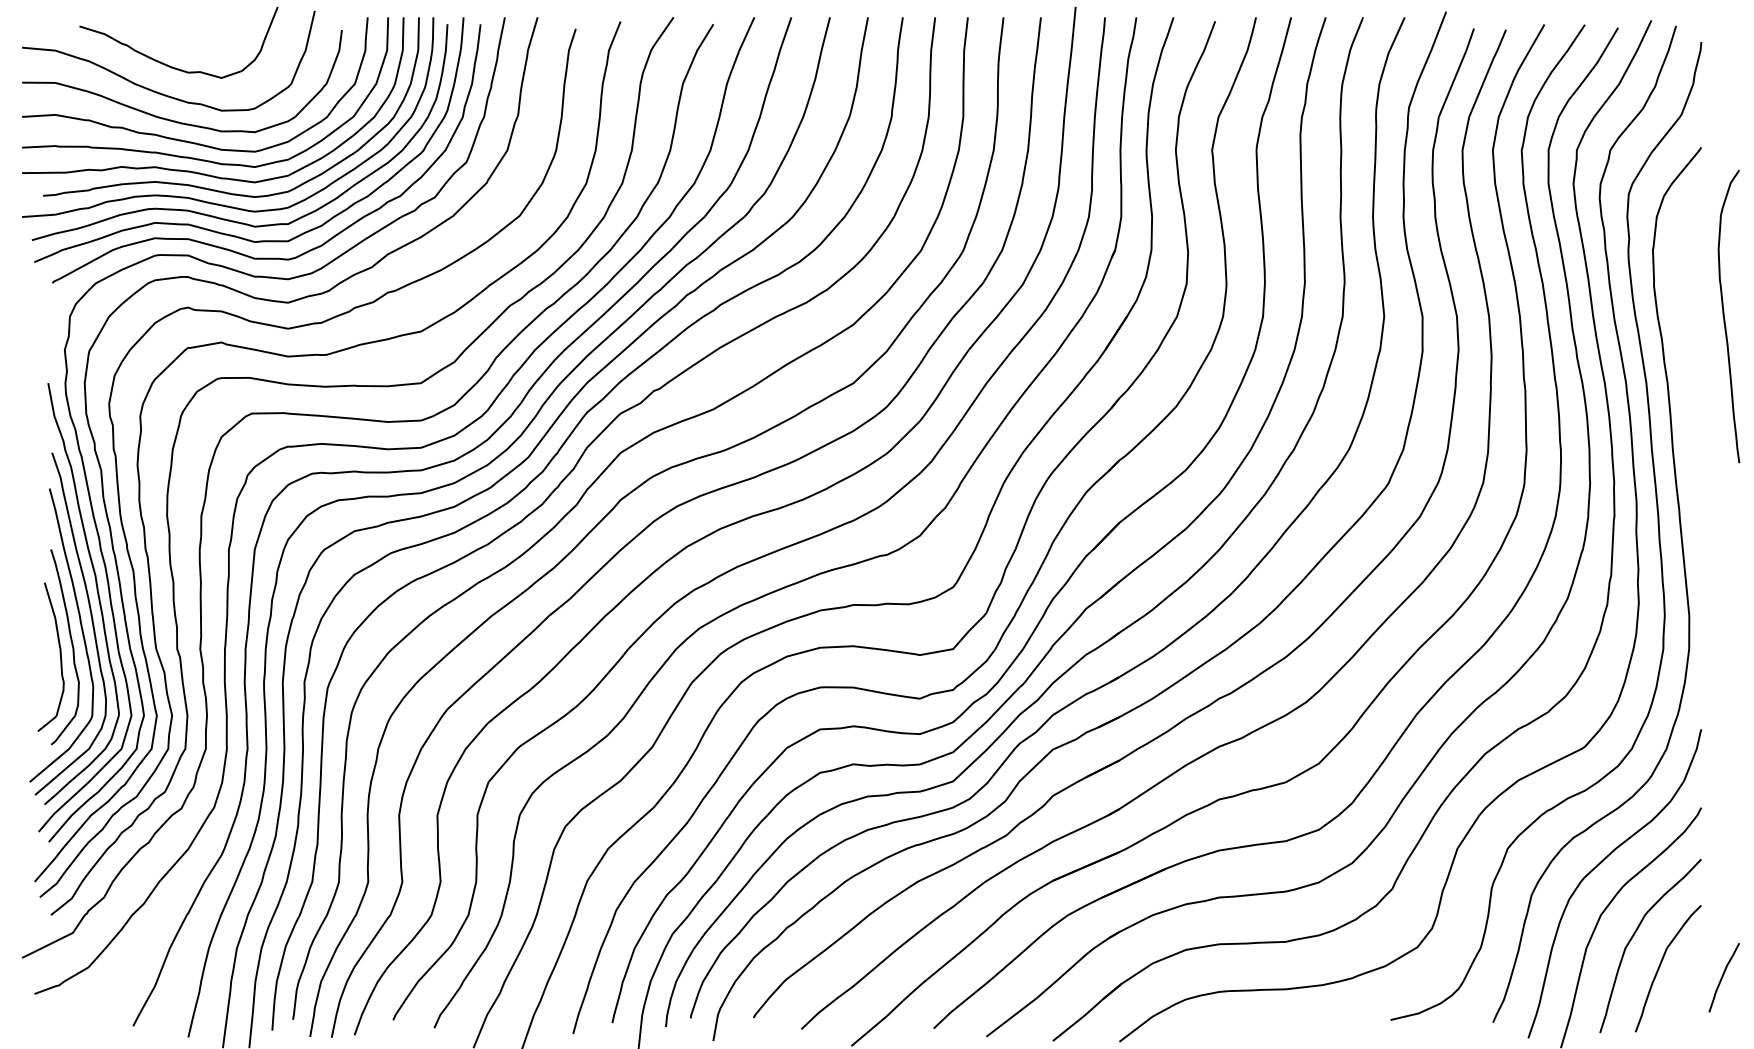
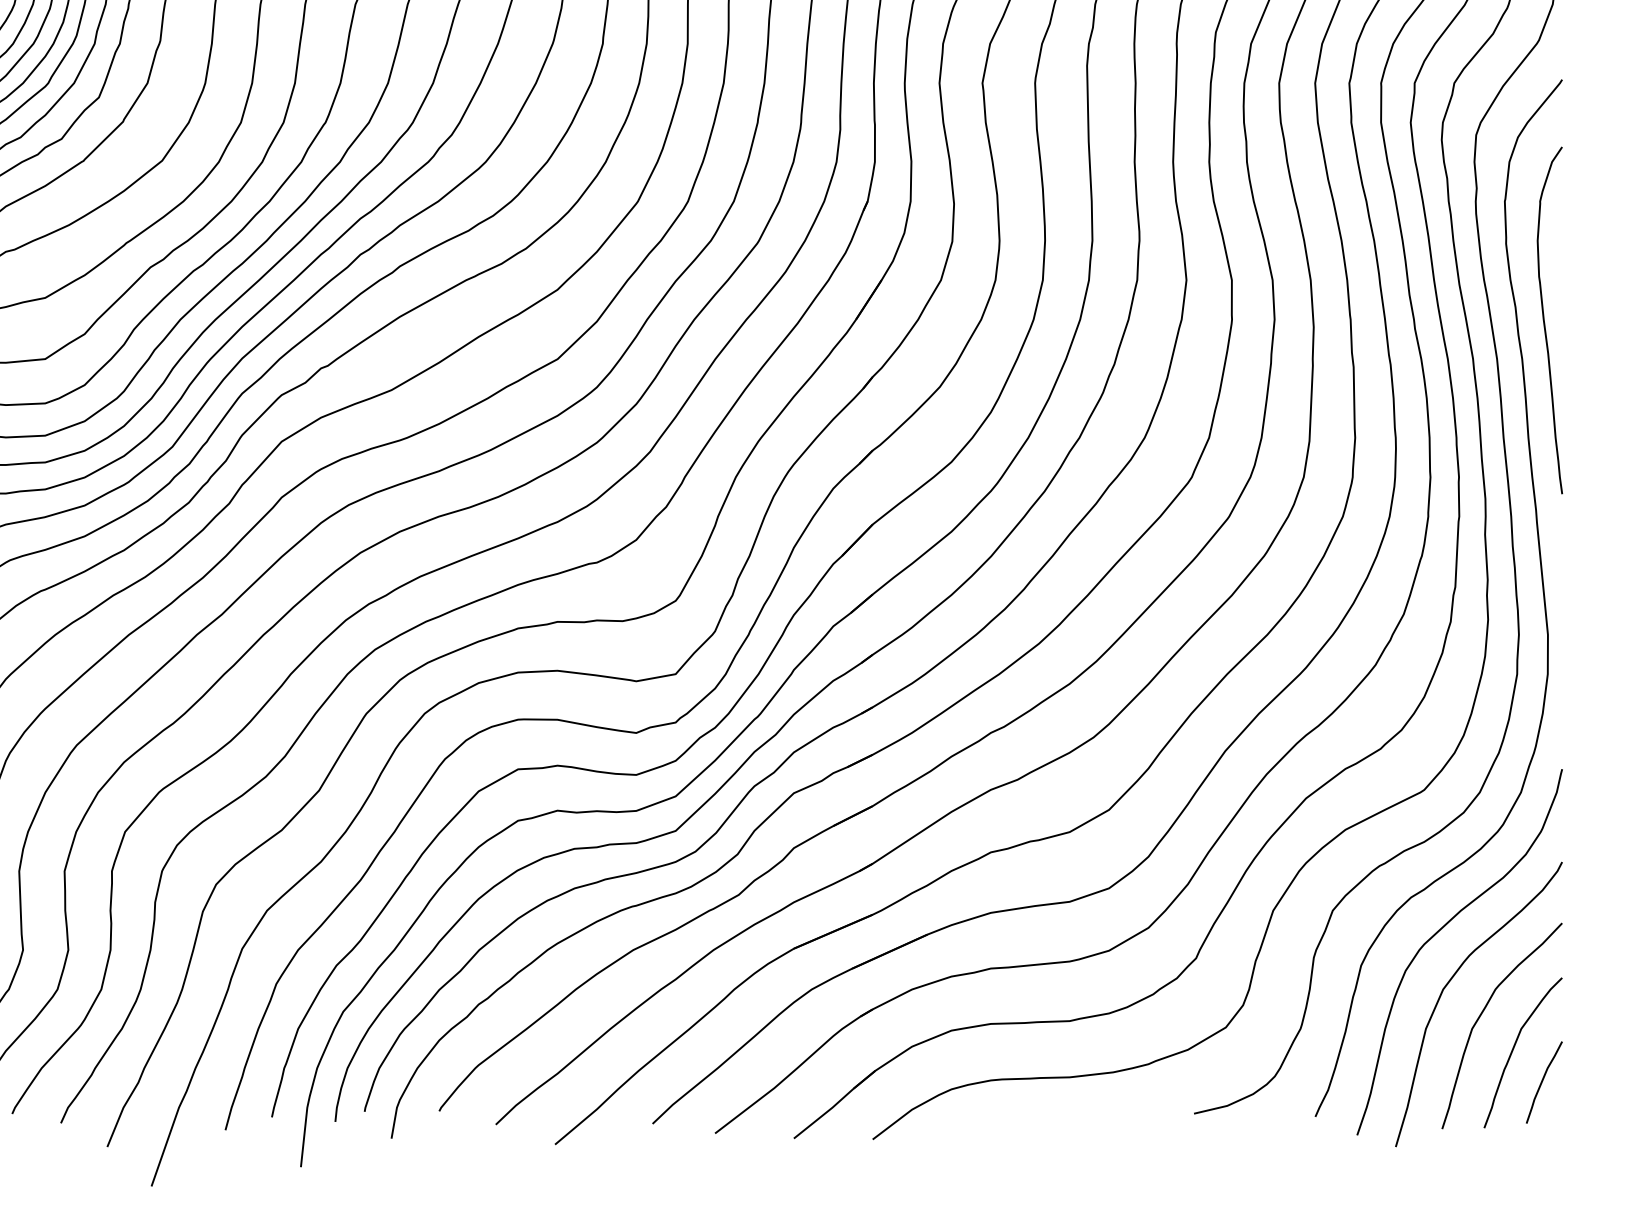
curve: (1724, 316) -> (1544, 320), moved
curve: (1723, 977) -> (1543, 1082), moved

